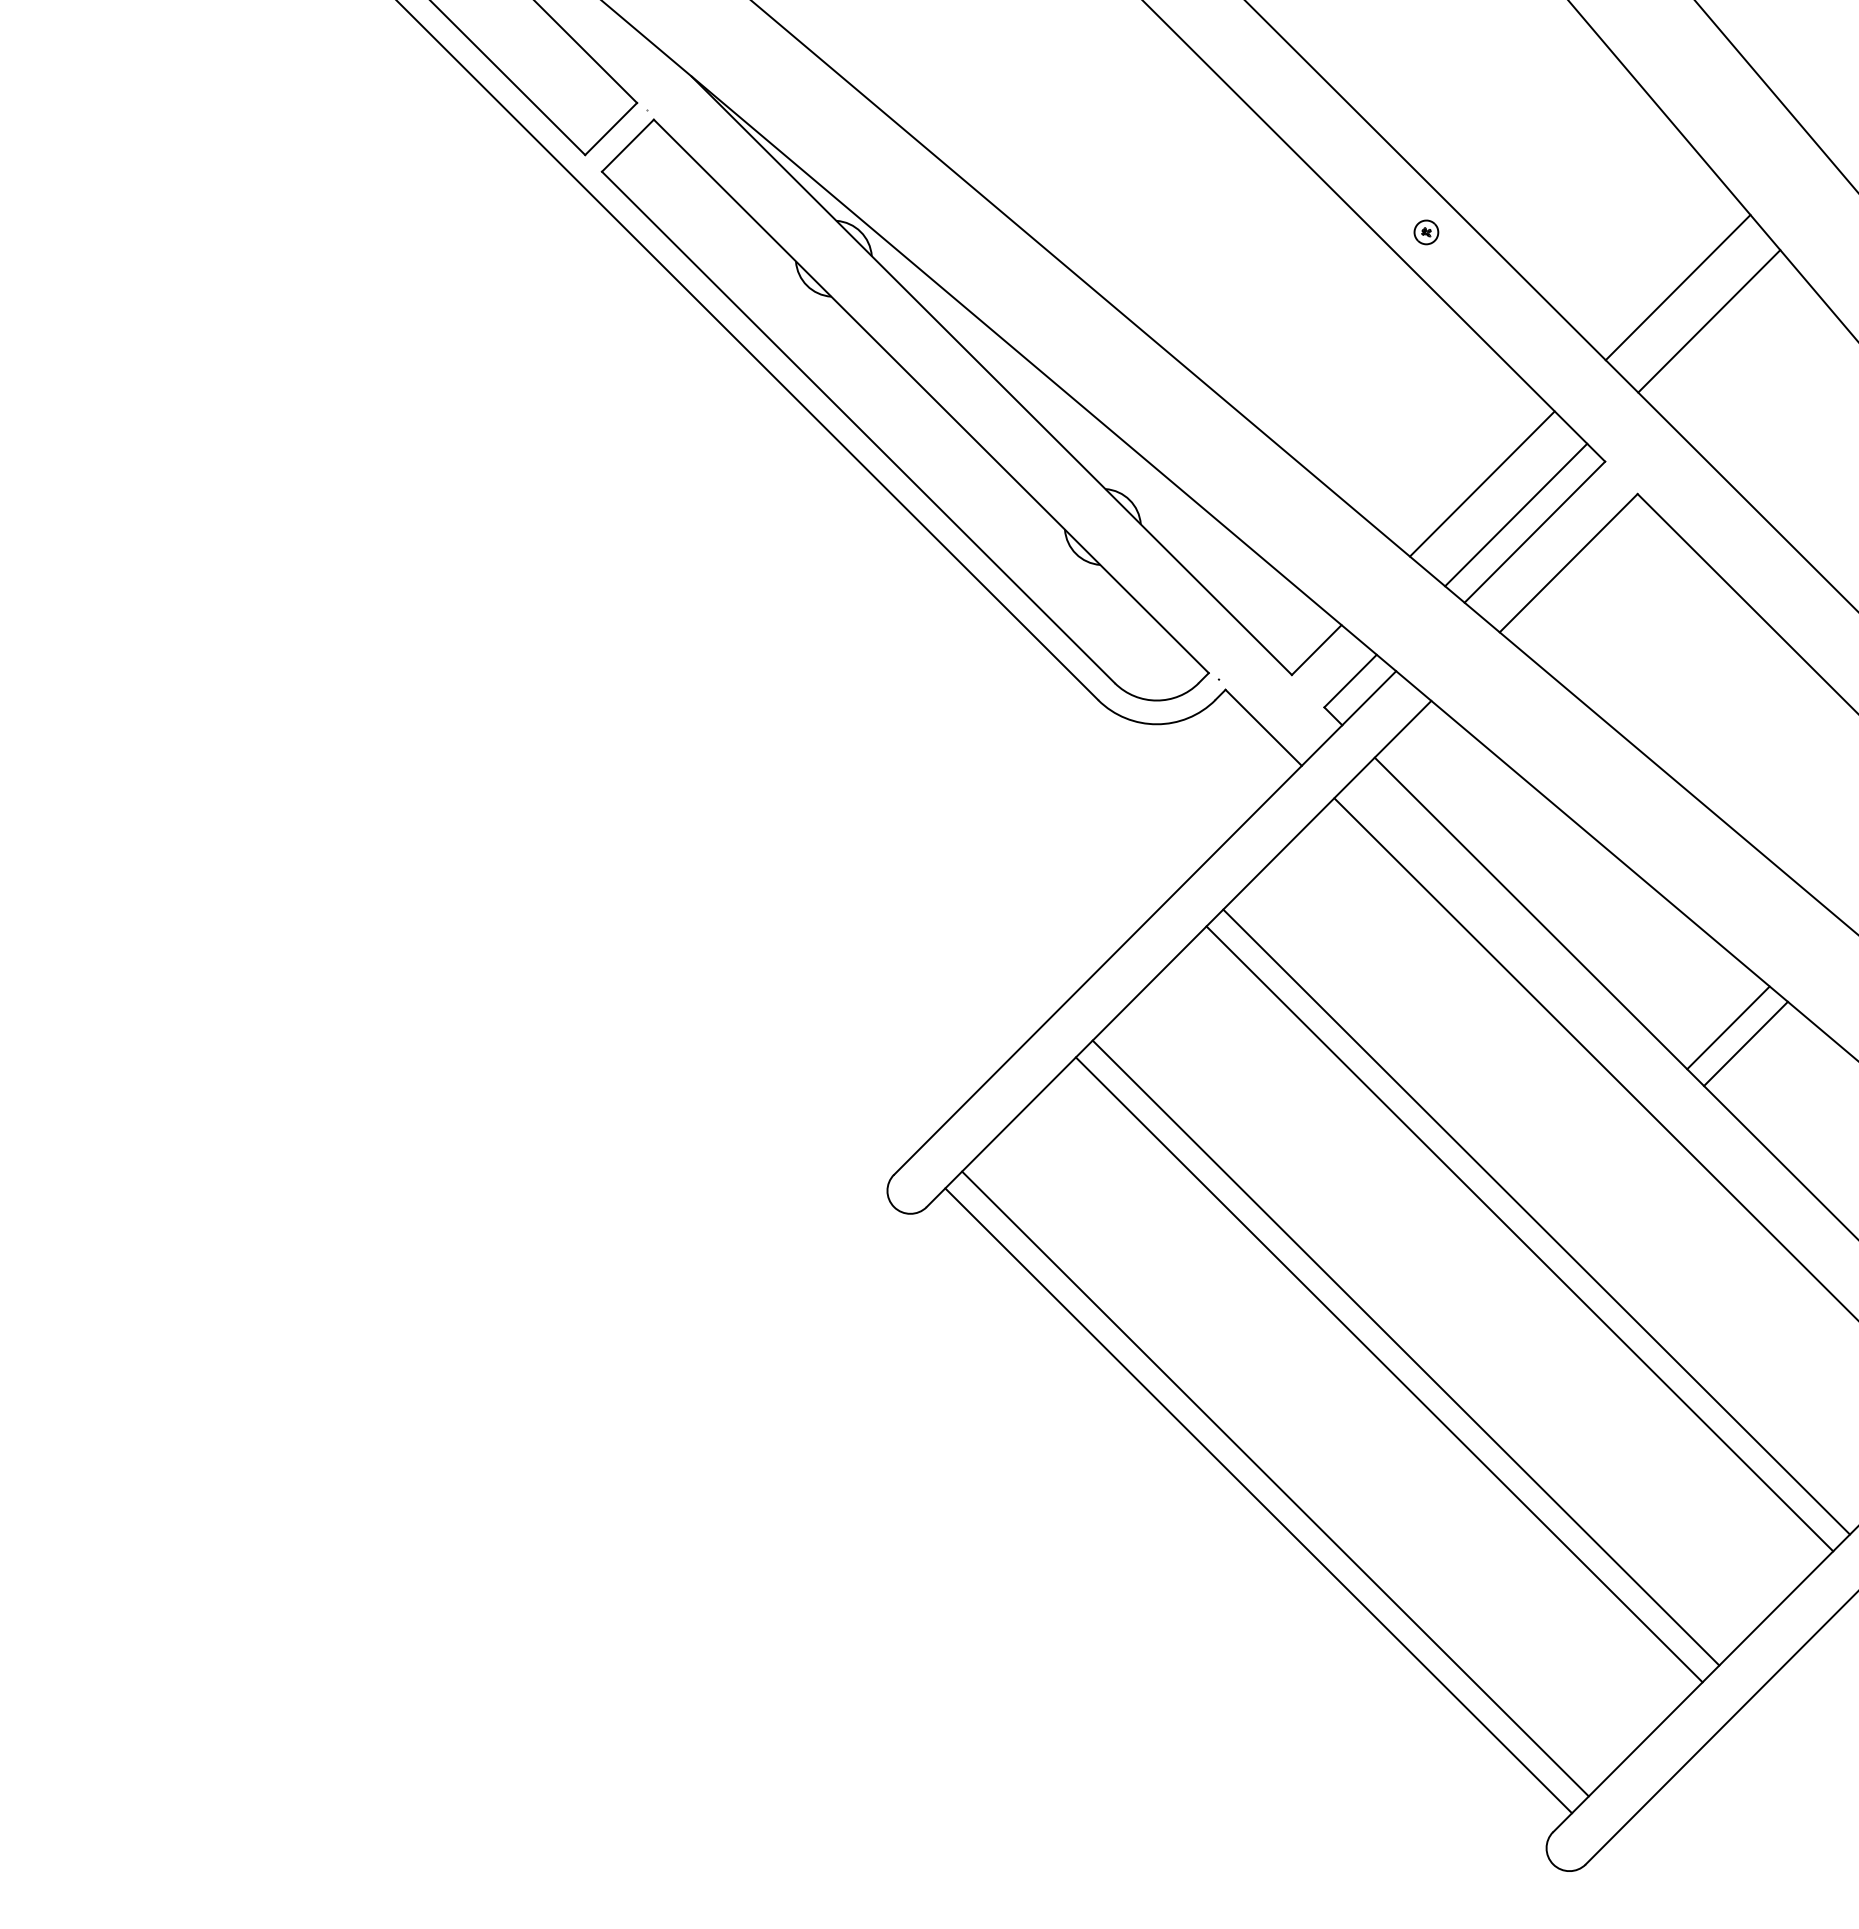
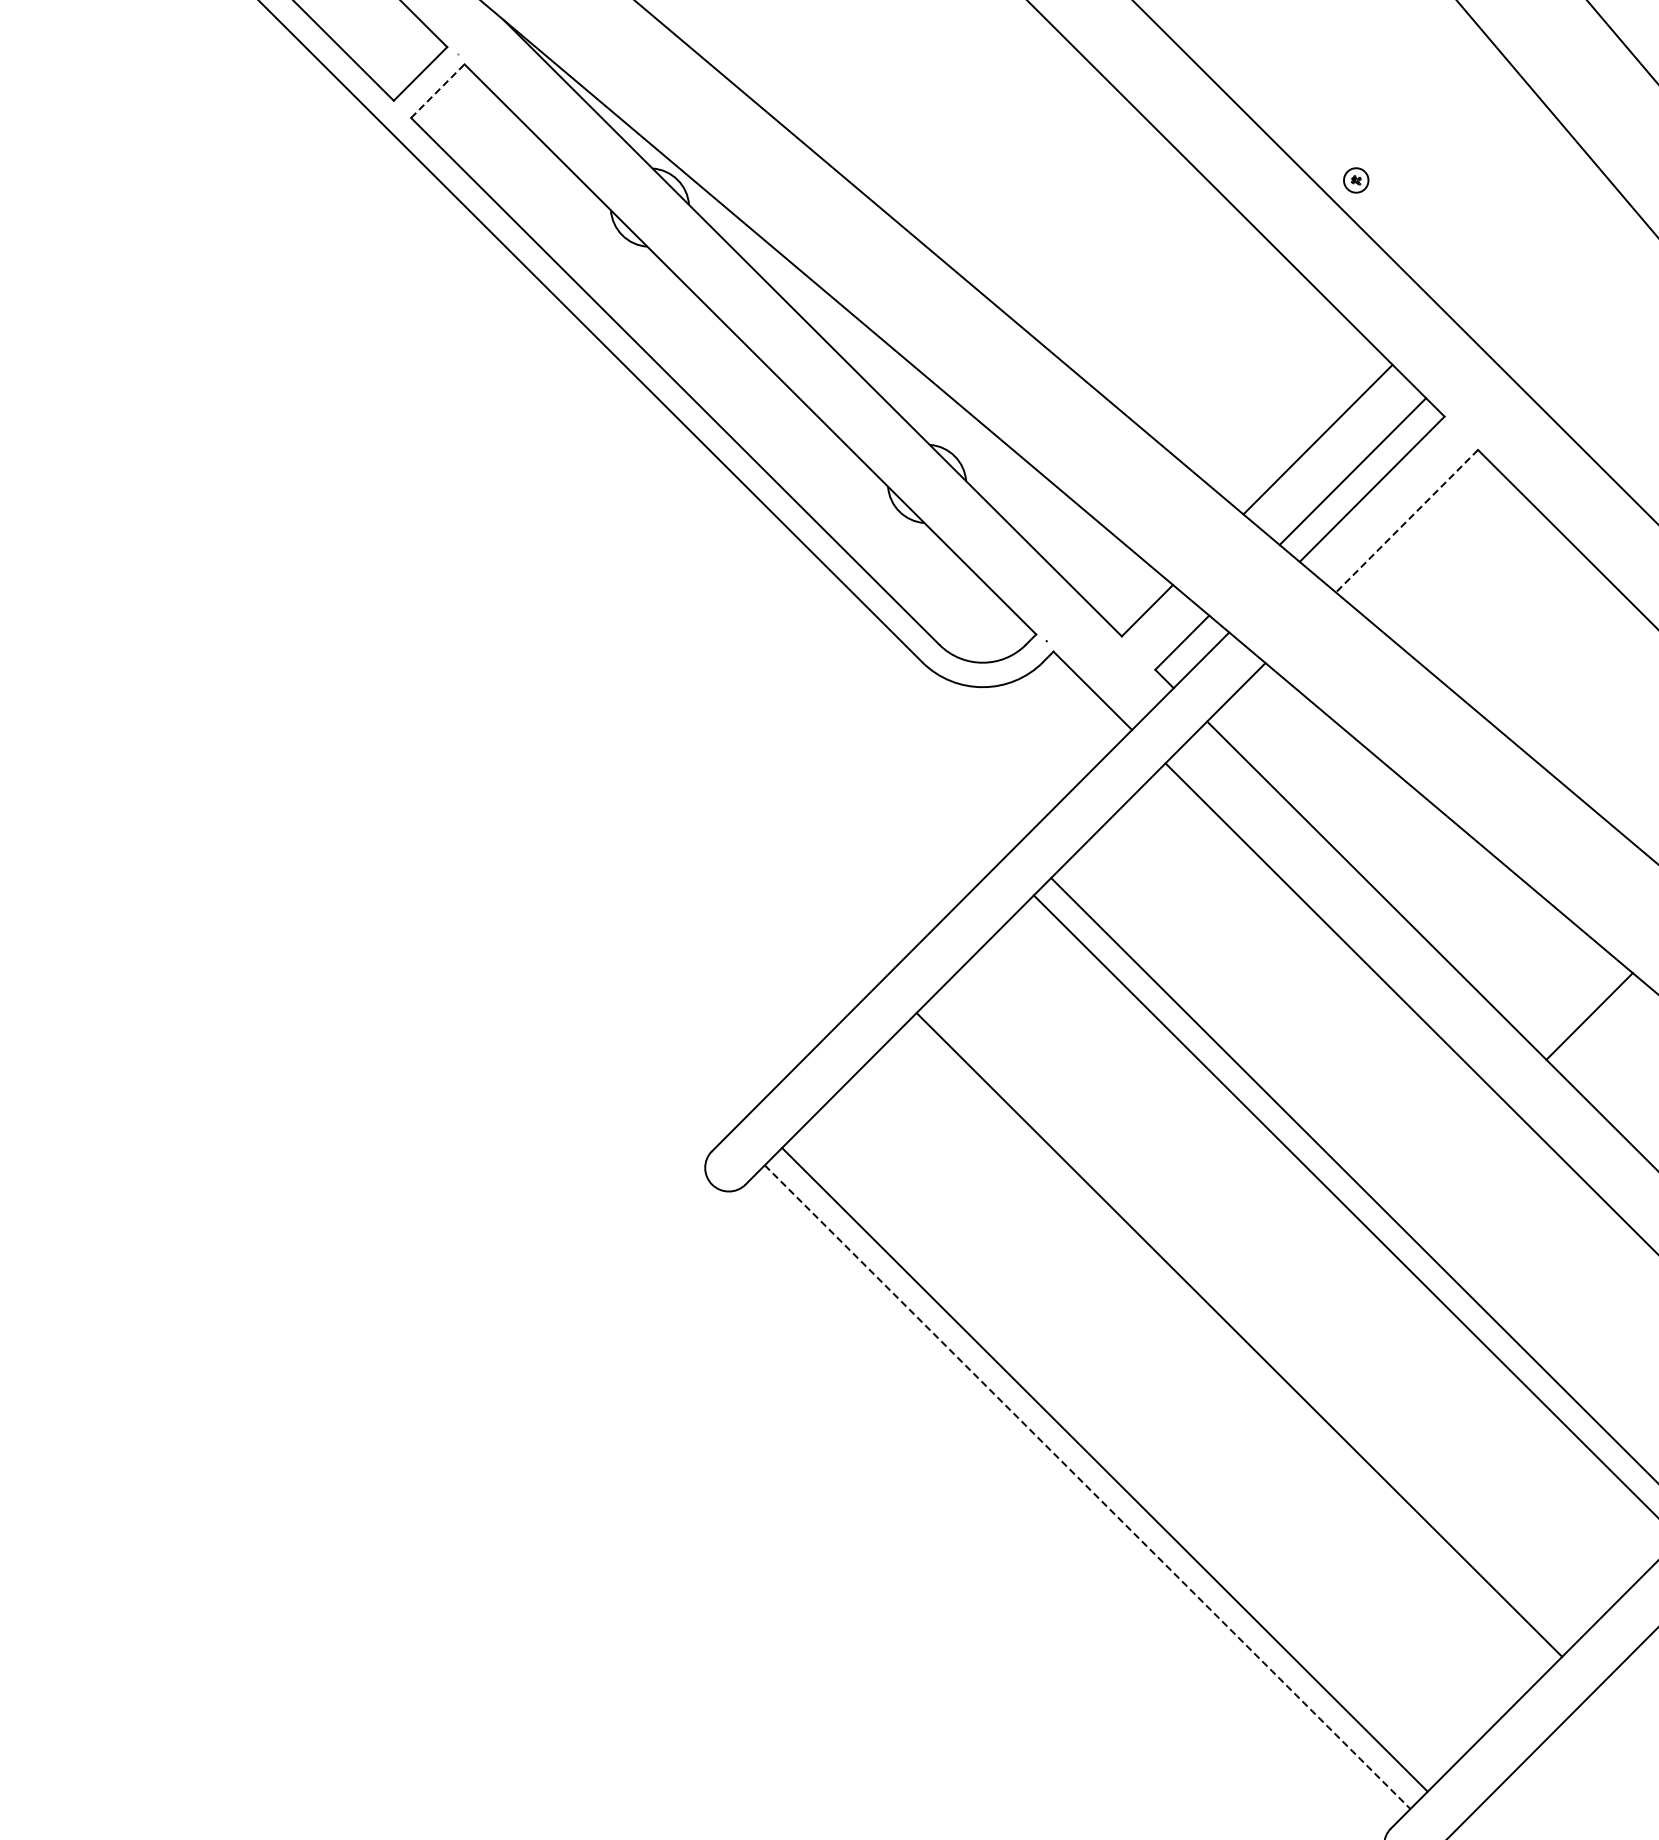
line: (627, 145) -> (437, 90), solid -> dashed
part: (1426, 232) -> (1356, 180), moved
line: (1677, 287) -> (1519, 237), removed
line: (1709, 321) -> (1552, 272), removed
line: (1568, 563) -> (1406, 521), solid -> dashed
line: (1728, 1027) -> (1571, 999), removed
line: (1388, 1369) -> (1221, 1351), removed
line: (1259, 1501) -> (1088, 1487), solid -> dashed

